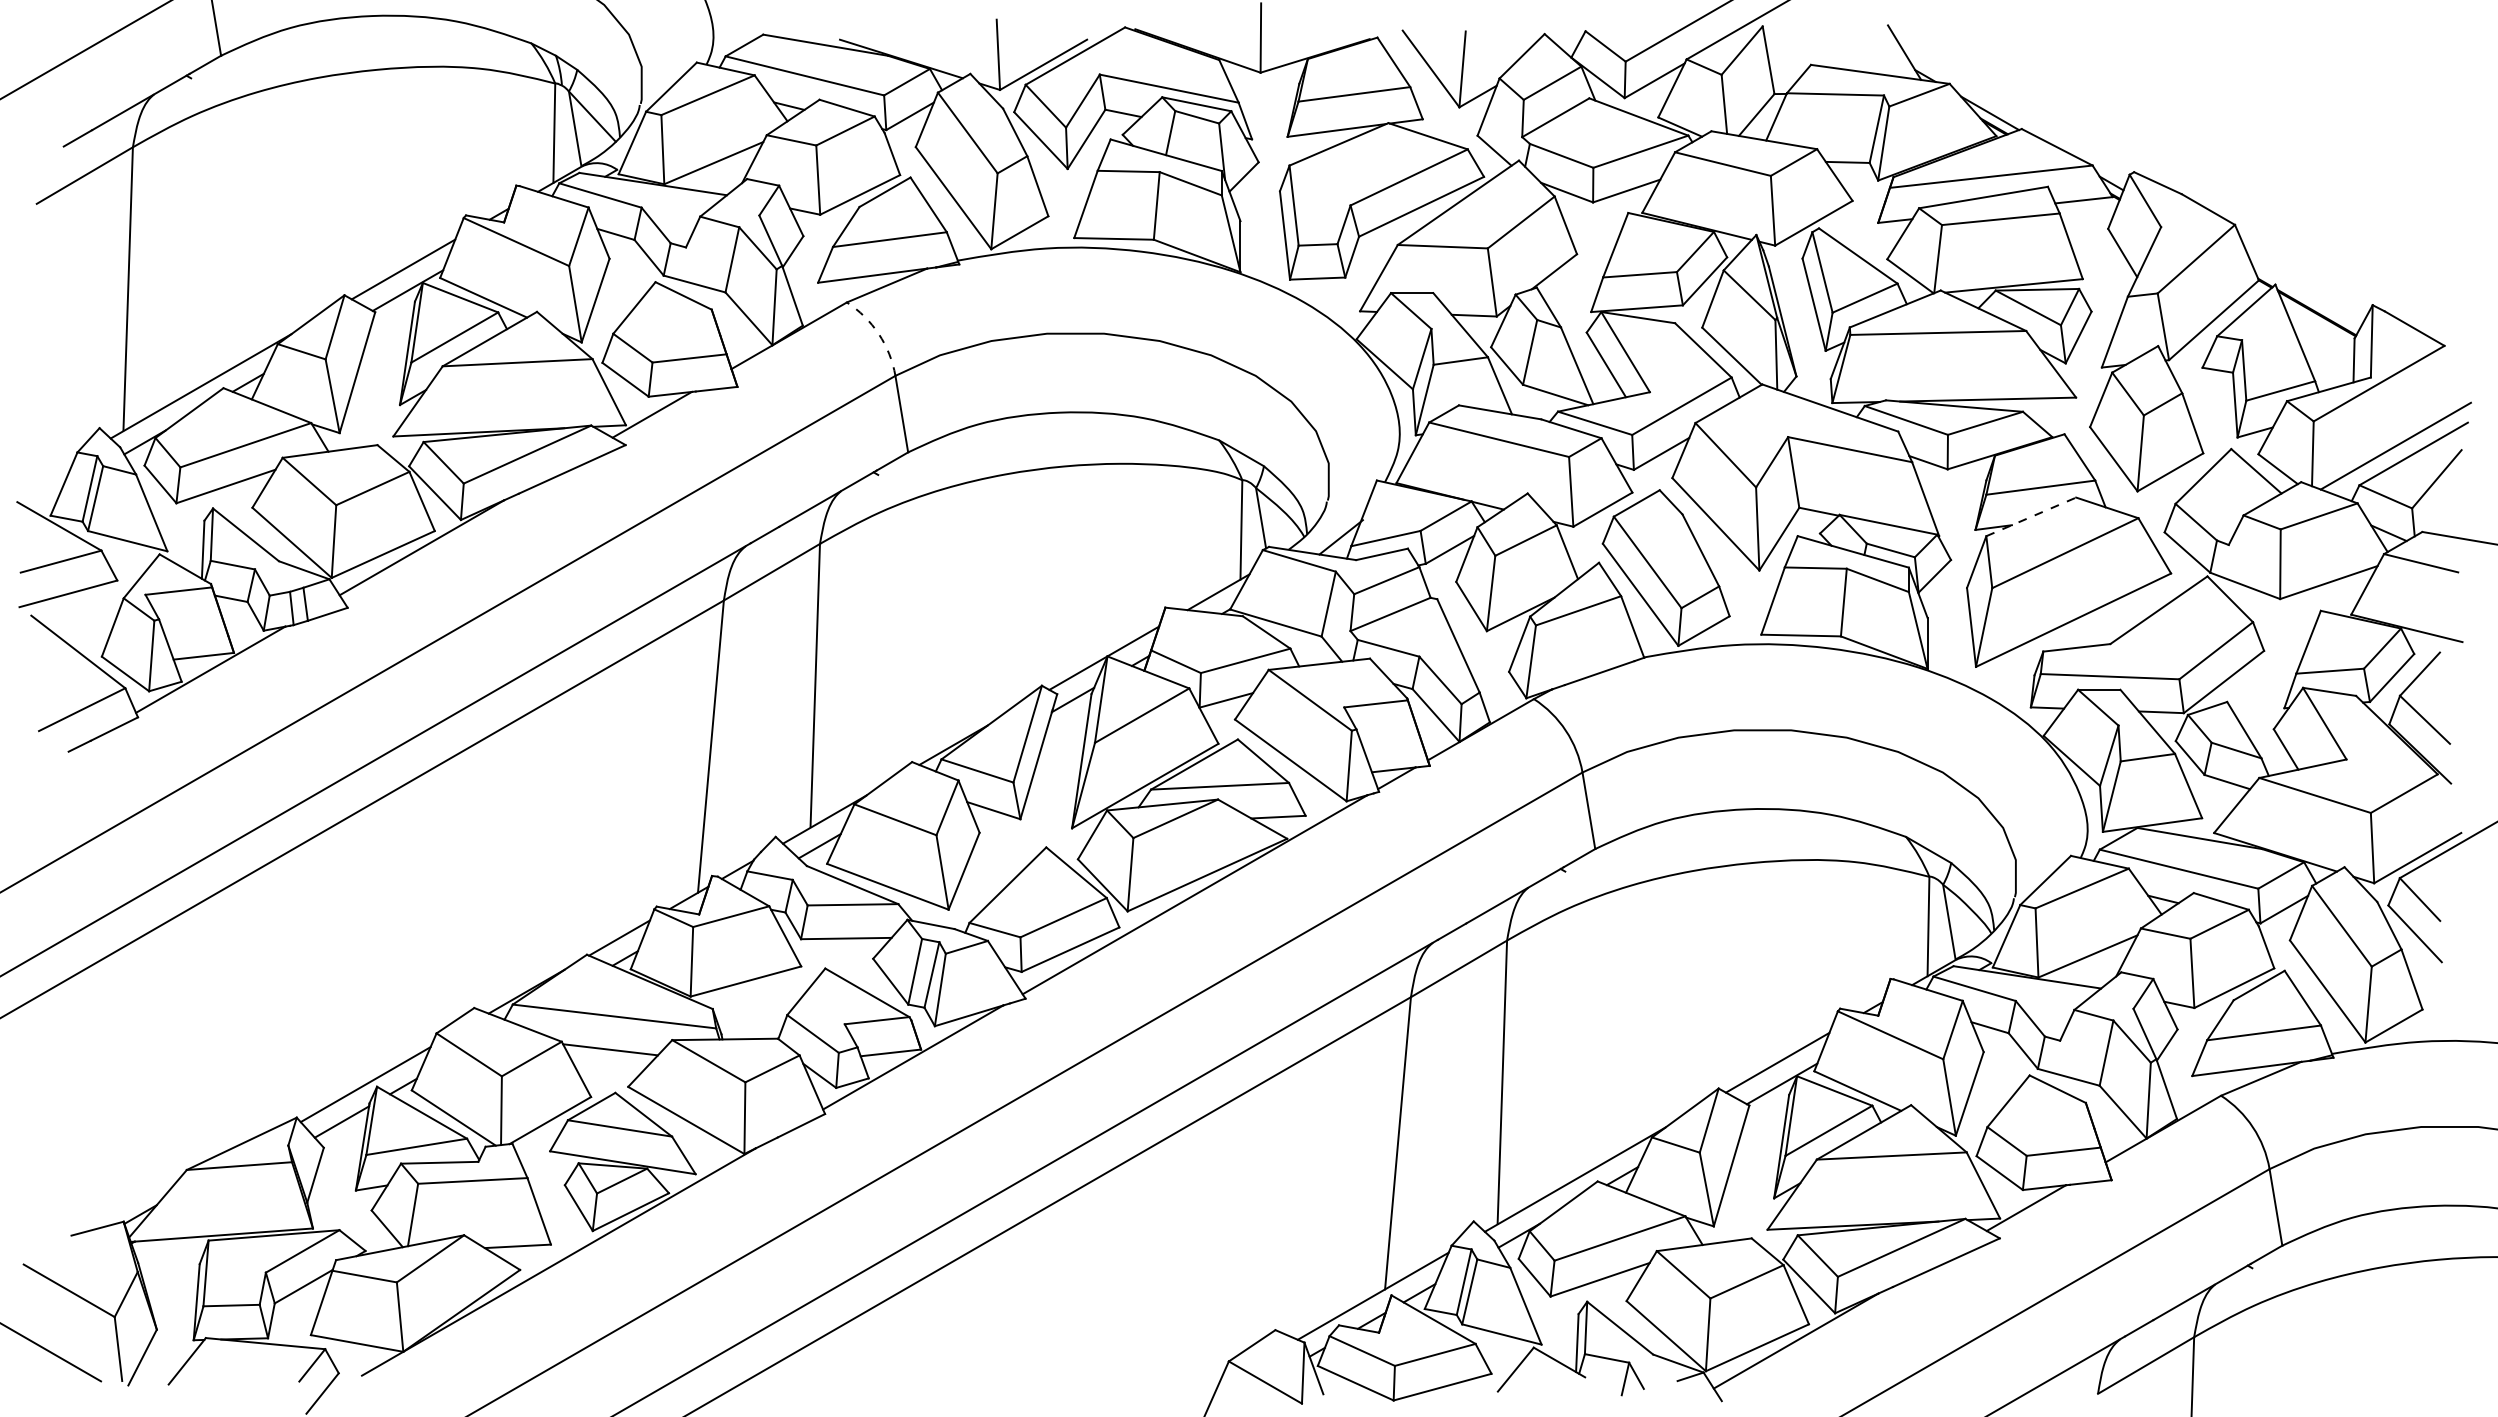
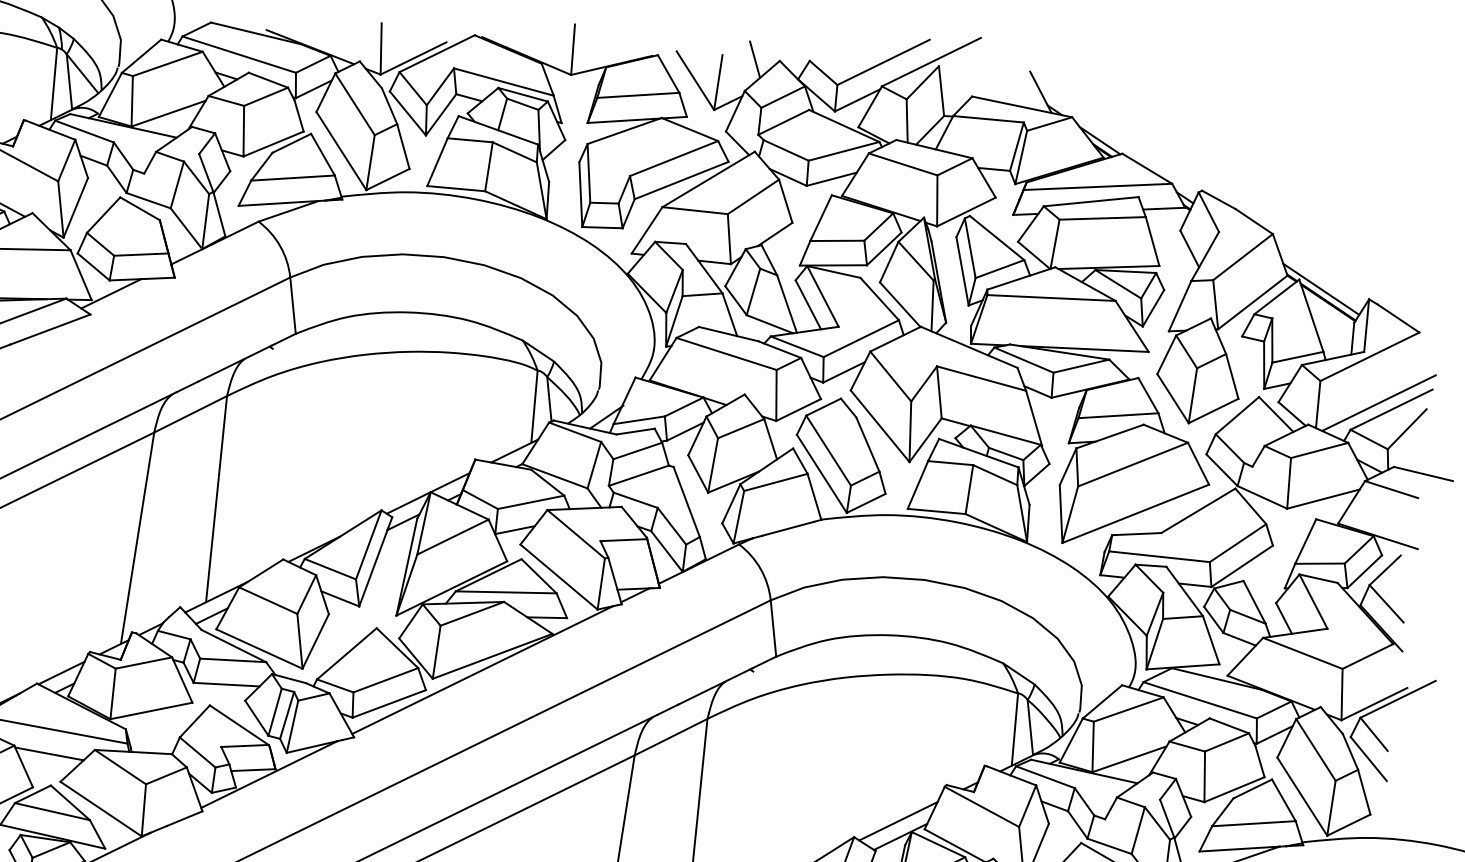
line: (1510, 34) -> (754, 59), added
line: (2306, 295) -> (1321, 289), added
arc: (878, 334) -> (280, 246), dashed -> solid
line: (2031, 516) -> (1110, 436), dashed -> solid

